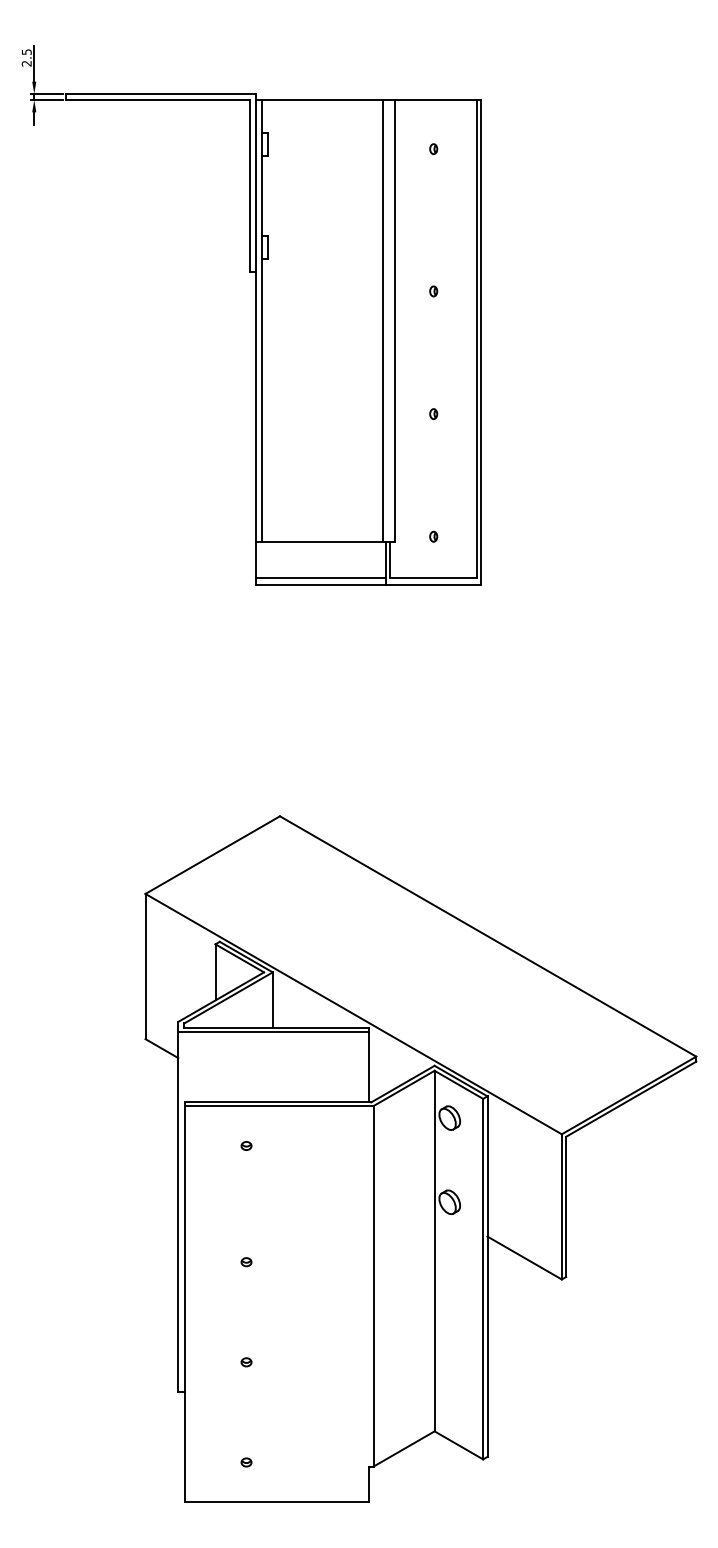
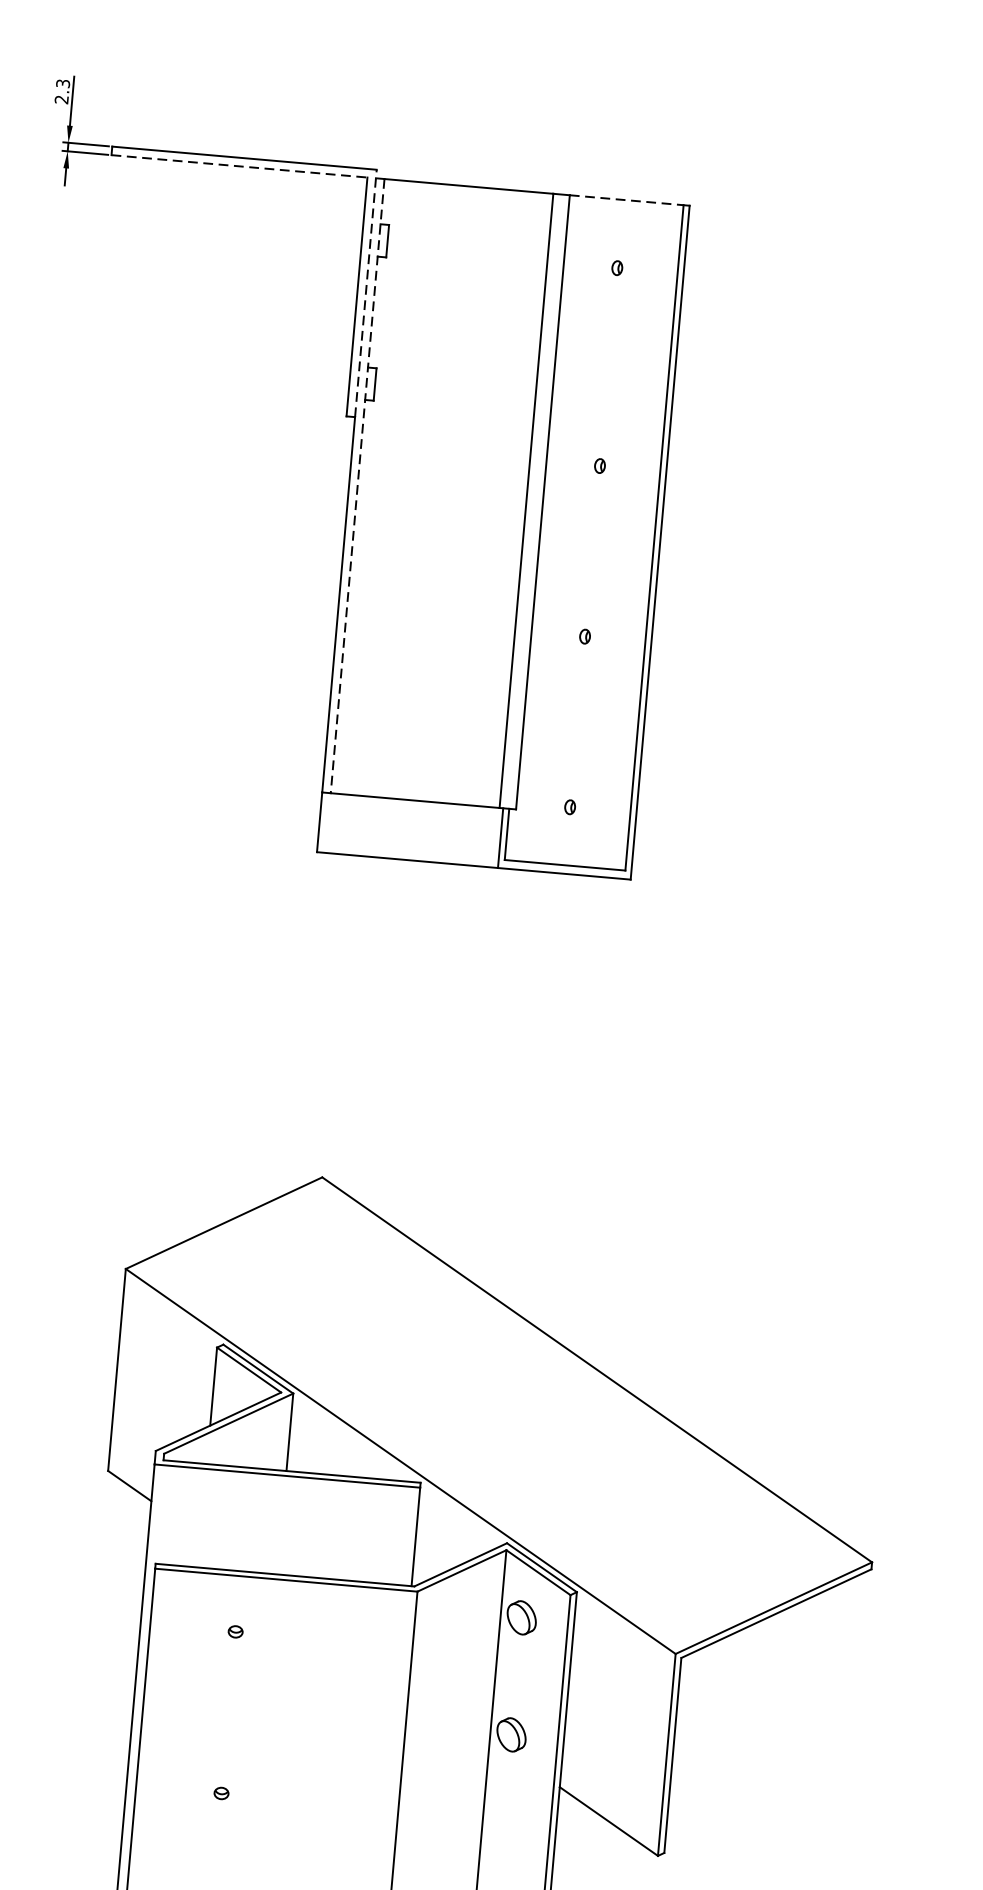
text: (25, 51) -> (61, 82), 2.5 -> 2.3
line: (157, 100) -> (239, 166), solid -> dashed
line: (436, 100) -> (627, 200), solid -> dashed
line: (255, 182) -> (365, 292), solid -> dashed
line: (262, 320) -> (358, 485), solid -> dashed
line: (320, 578) -> (407, 851), removed

